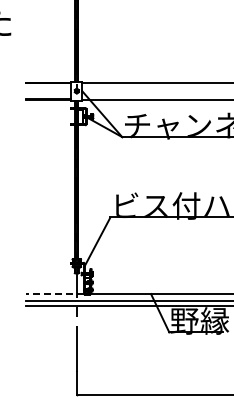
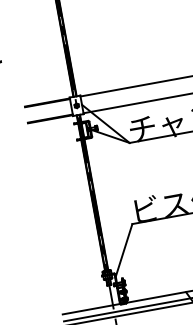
line: (54, 293) -> (90, 308), dashed -> solid

